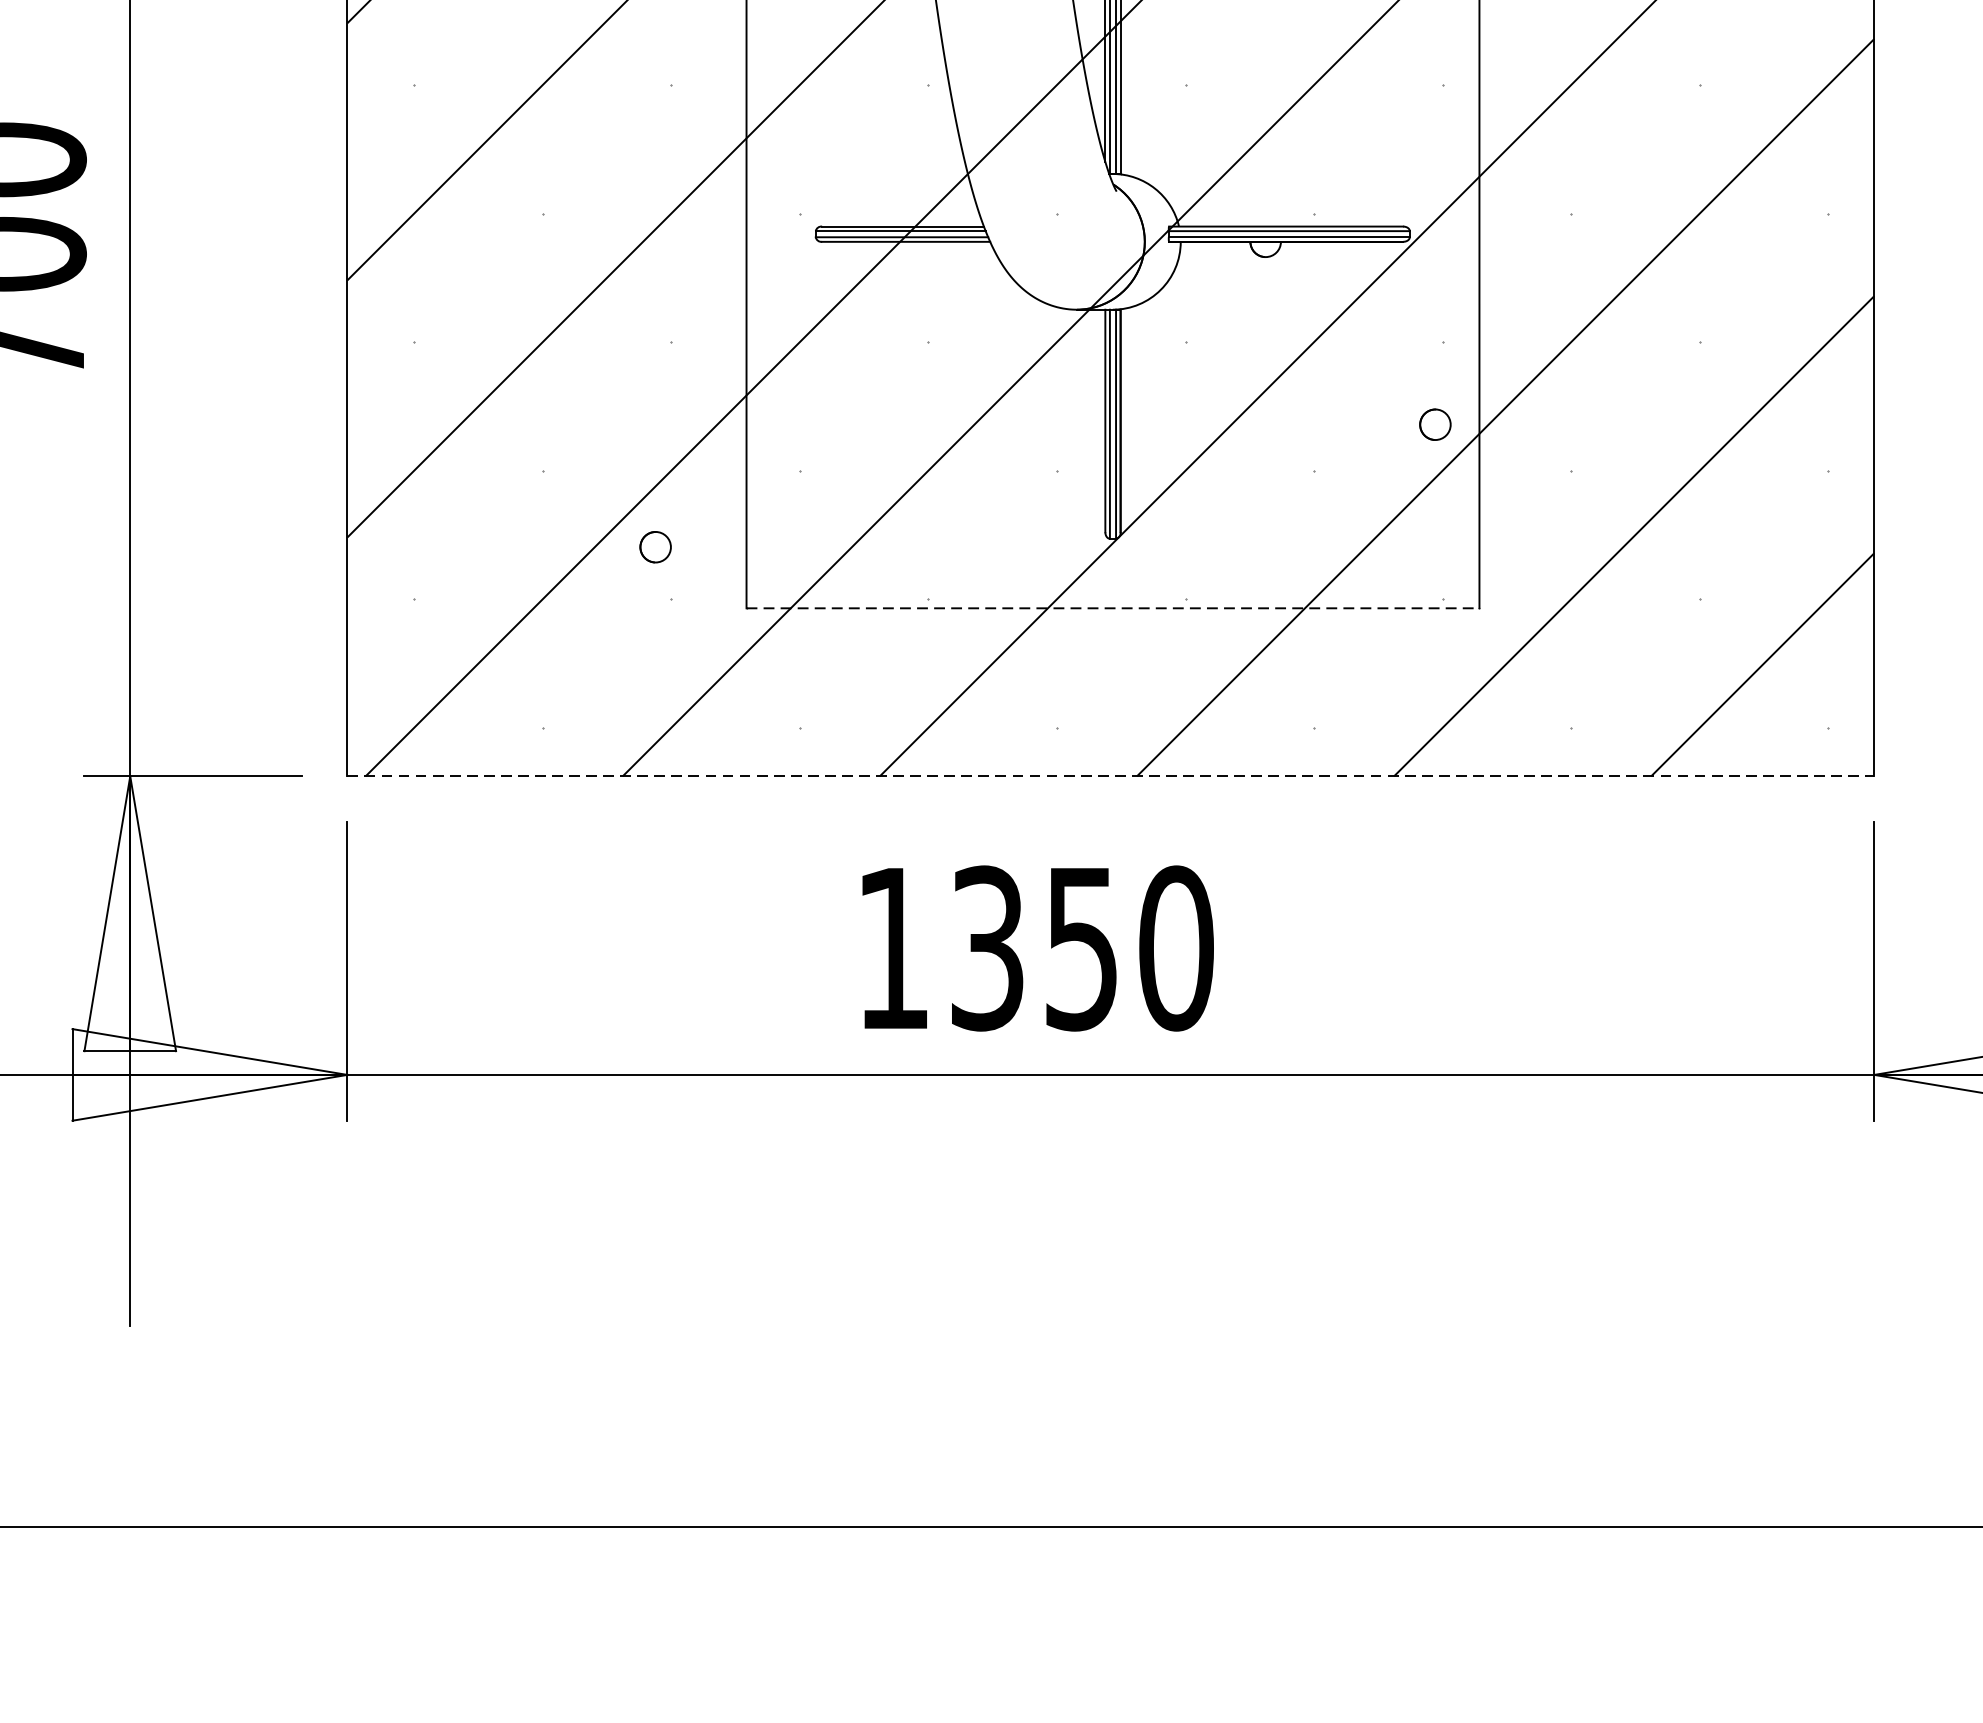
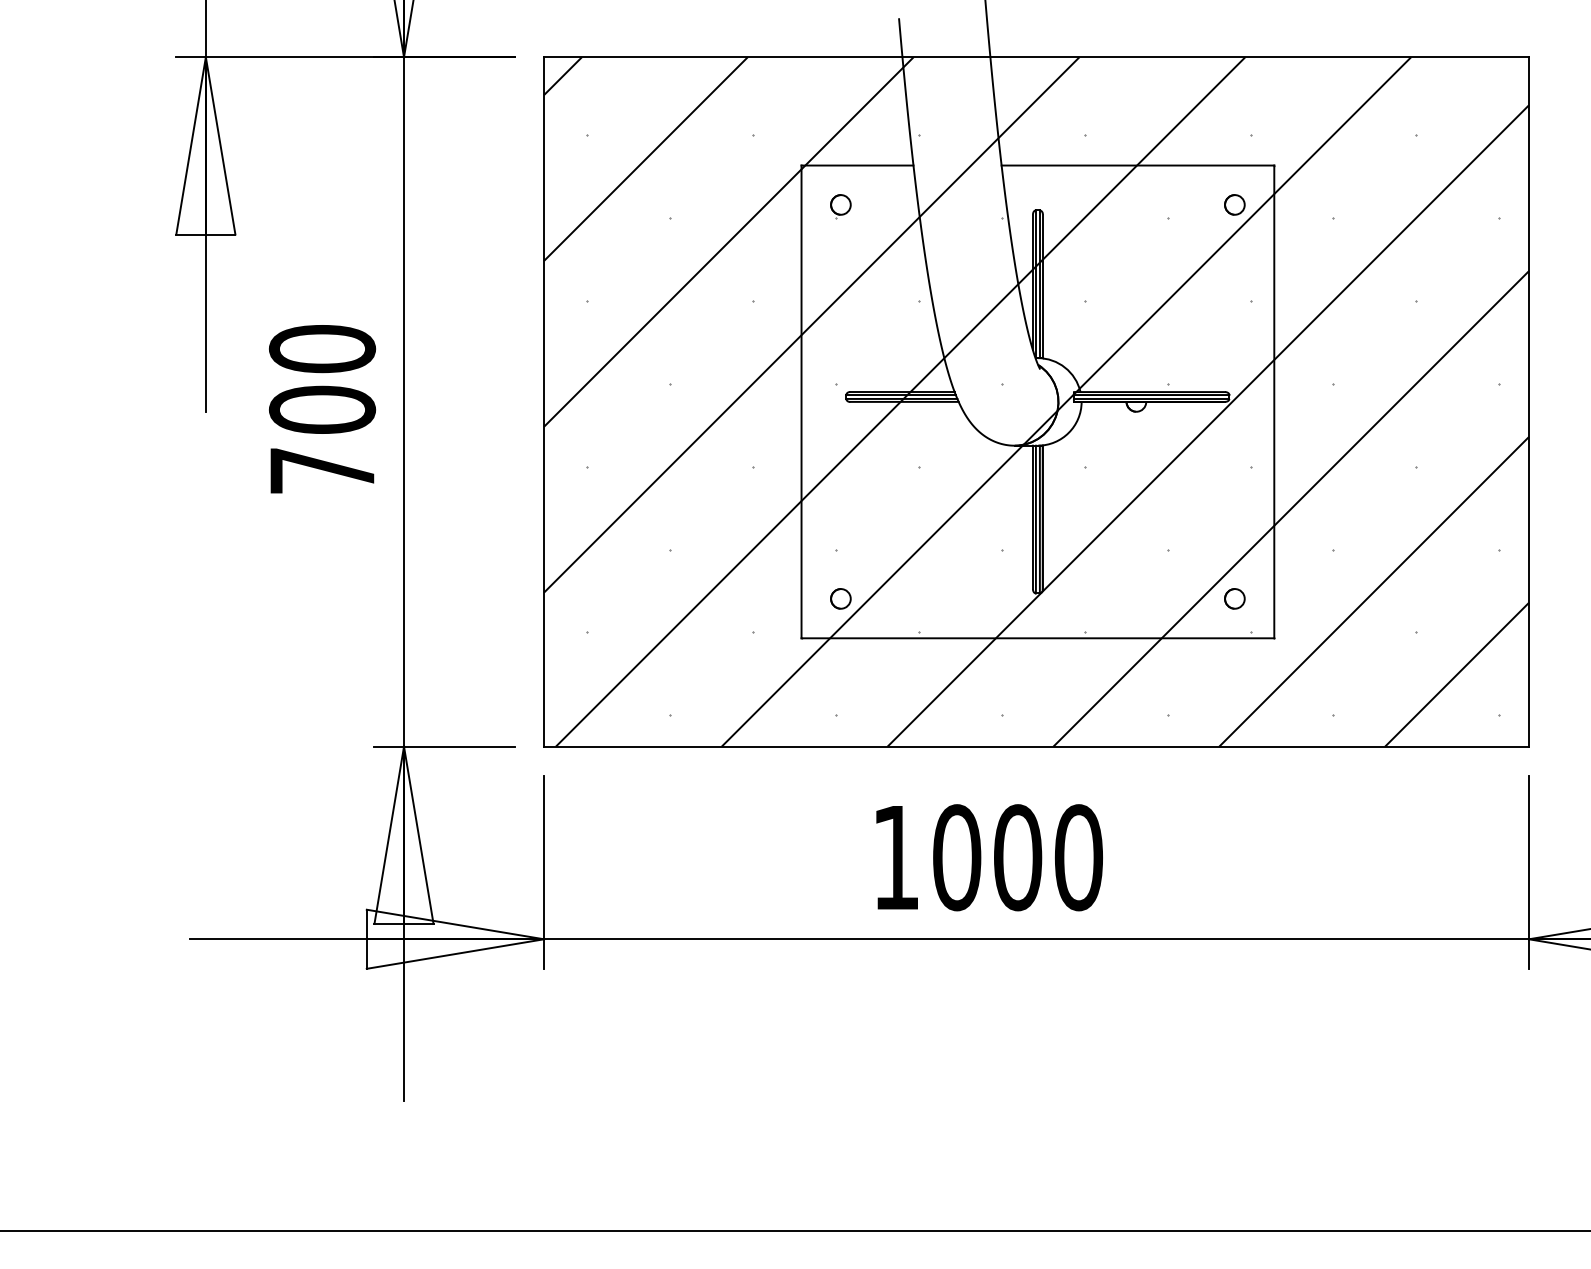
circle: (1434, 424) -> (1234, 598), moved
circle: (655, 546) -> (840, 598), moved
line: (1113, 608) -> (1038, 638), dashed -> solid
line: (1112, 776) -> (1037, 746), dashed -> solid
text: (1034, 948) -> (987, 857), 1350 -> 1000

